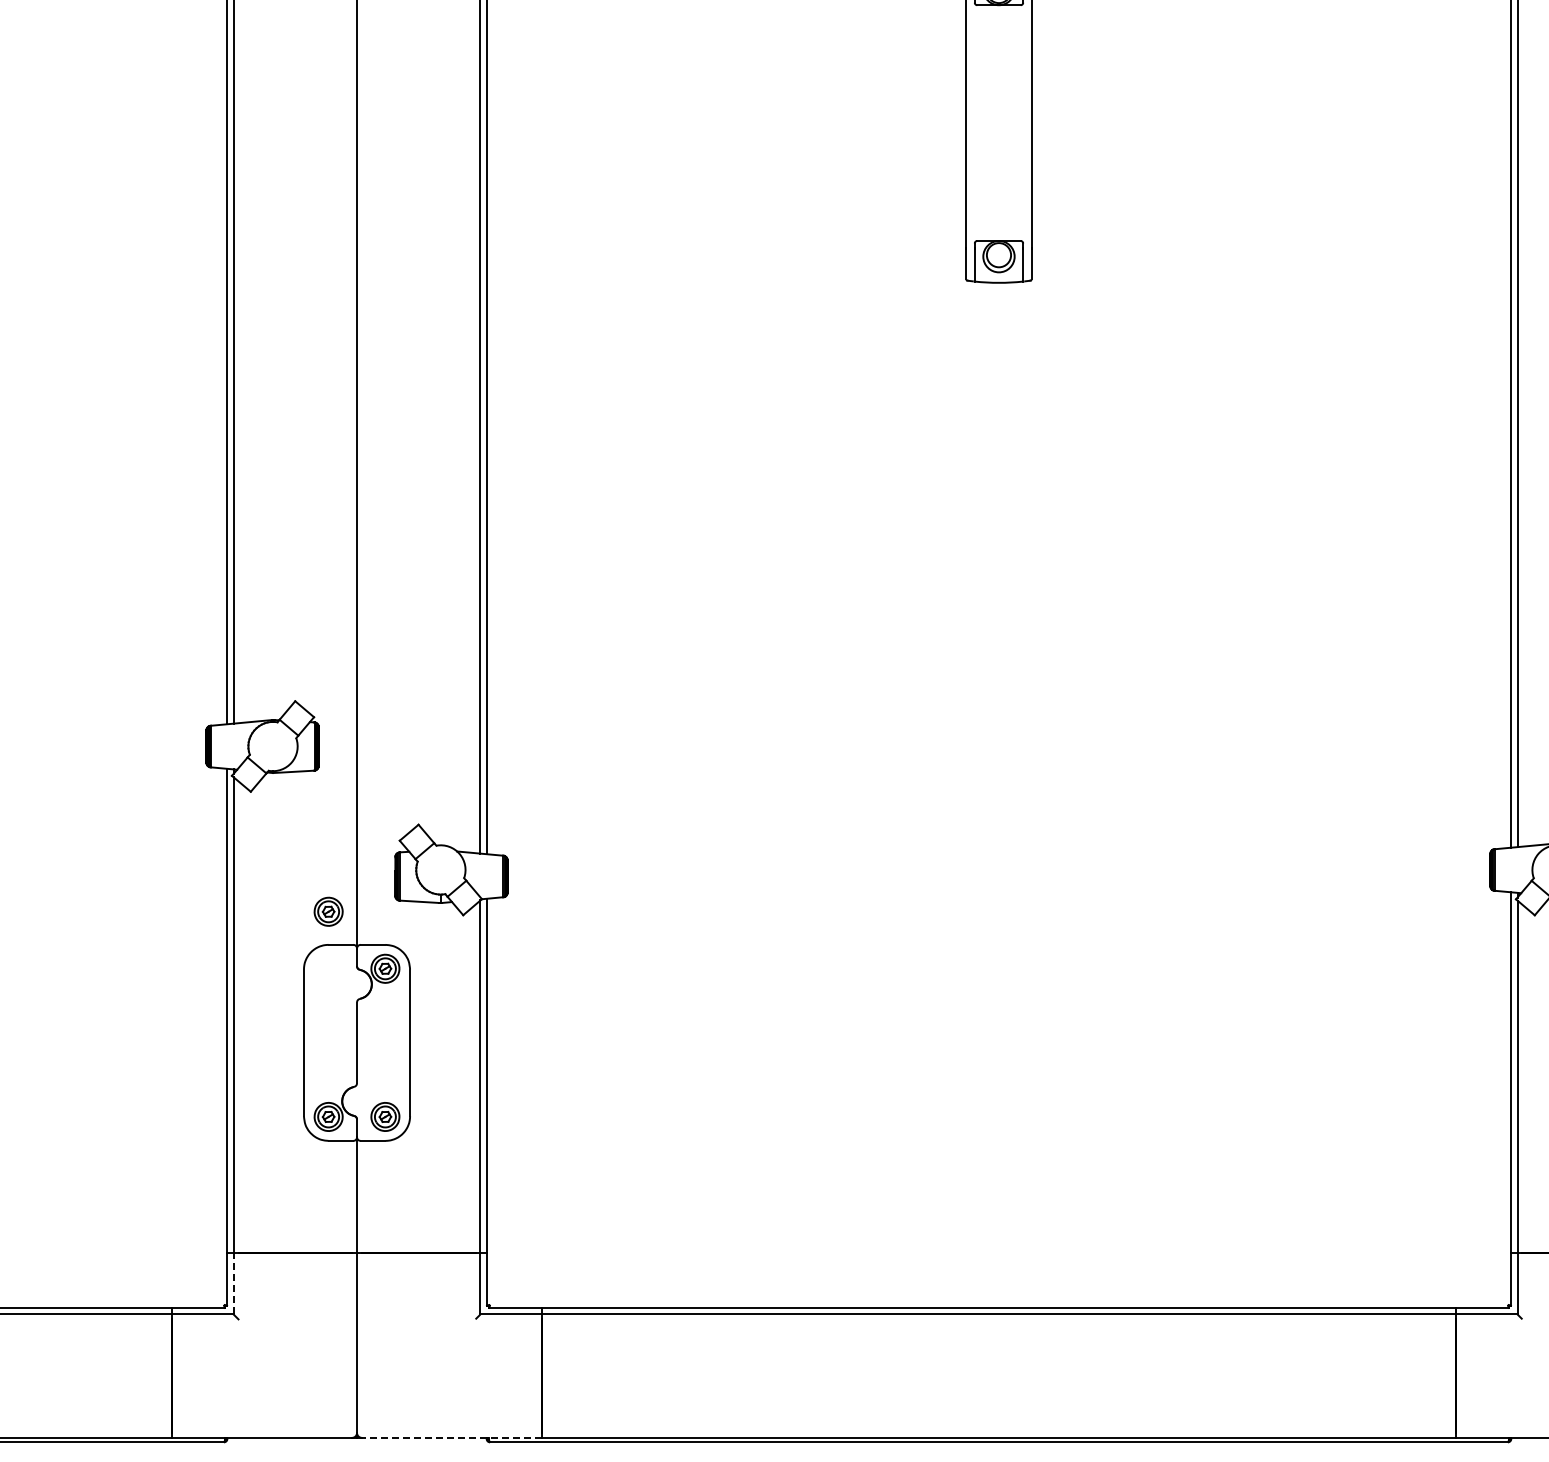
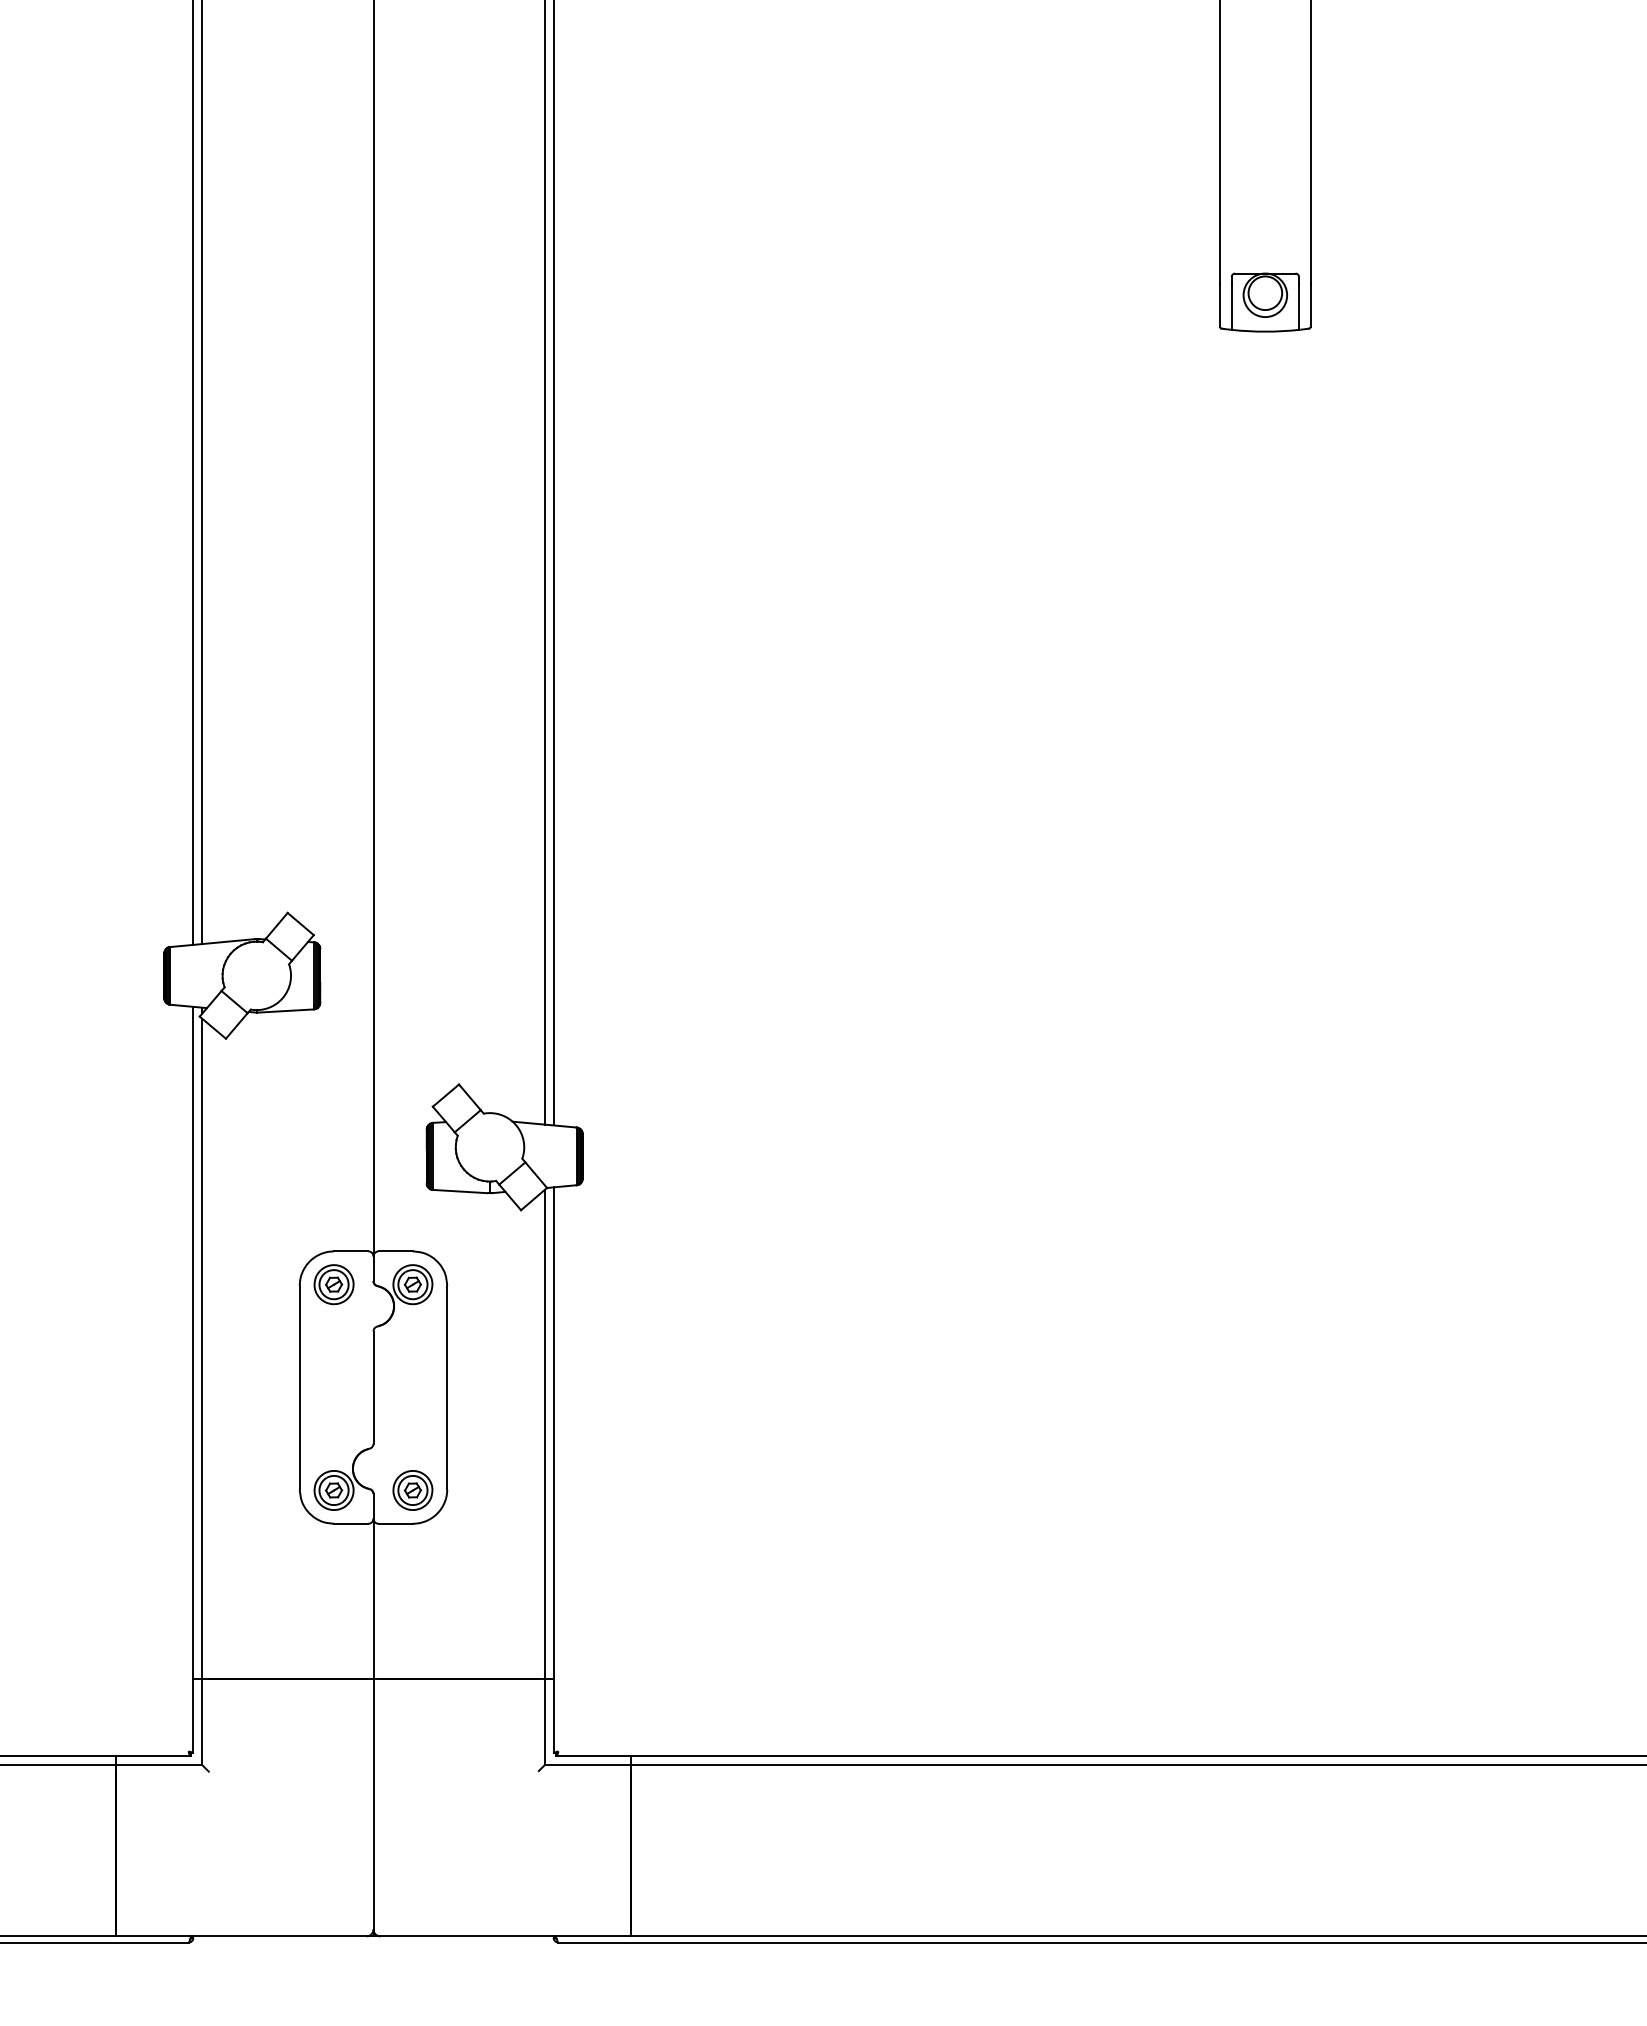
part: (328, 911) -> (333, 1284), moved
line: (233, 1283) -> (201, 1721), dashed -> solid
line: (451, 1437) -> (504, 1935), dashed -> solid

